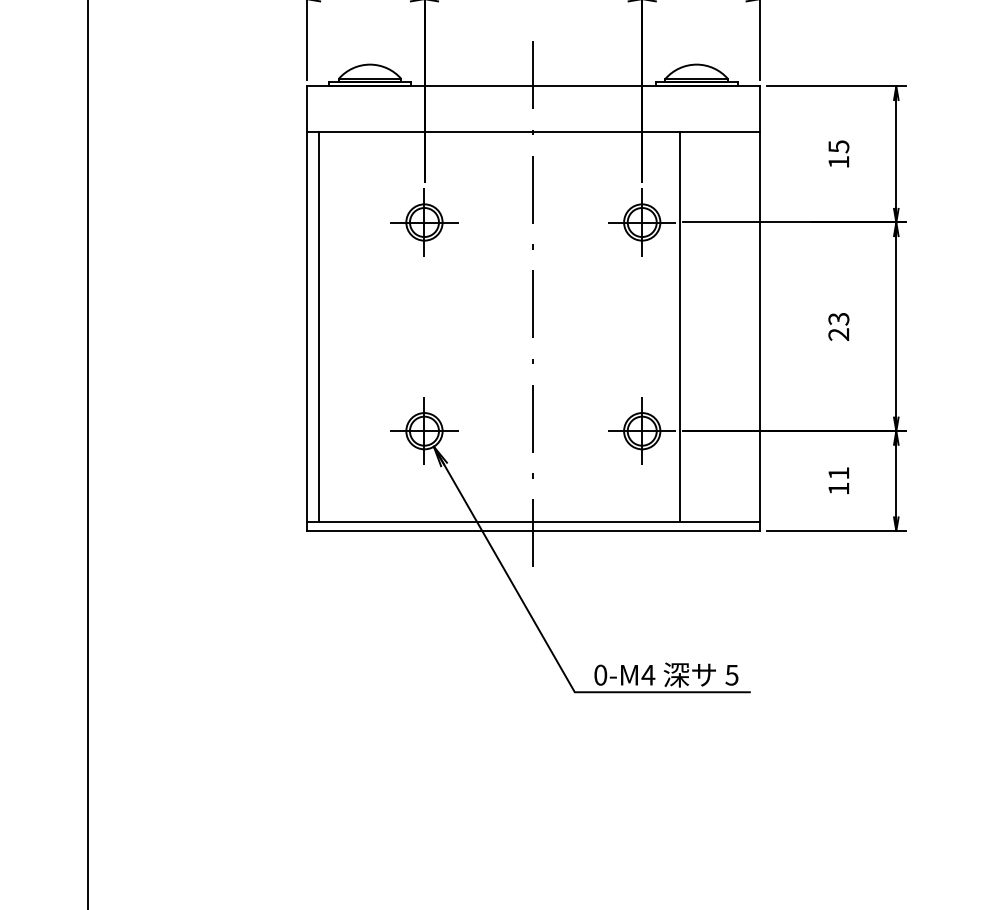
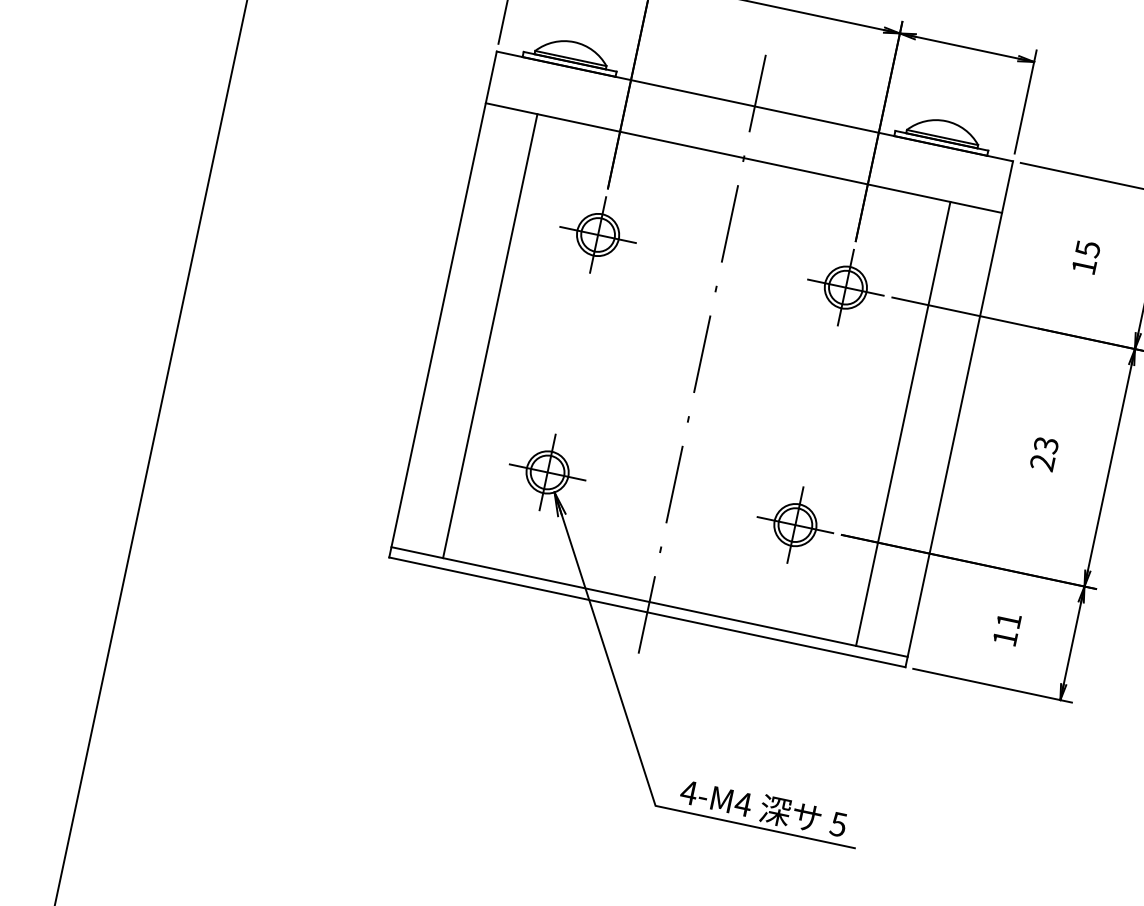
line: (318, 326) -> (489, 335), moved
line: (679, 326) -> (902, 423), moved
text: (600, 674) -> (689, 791), 0-M4 -> 4-M4

